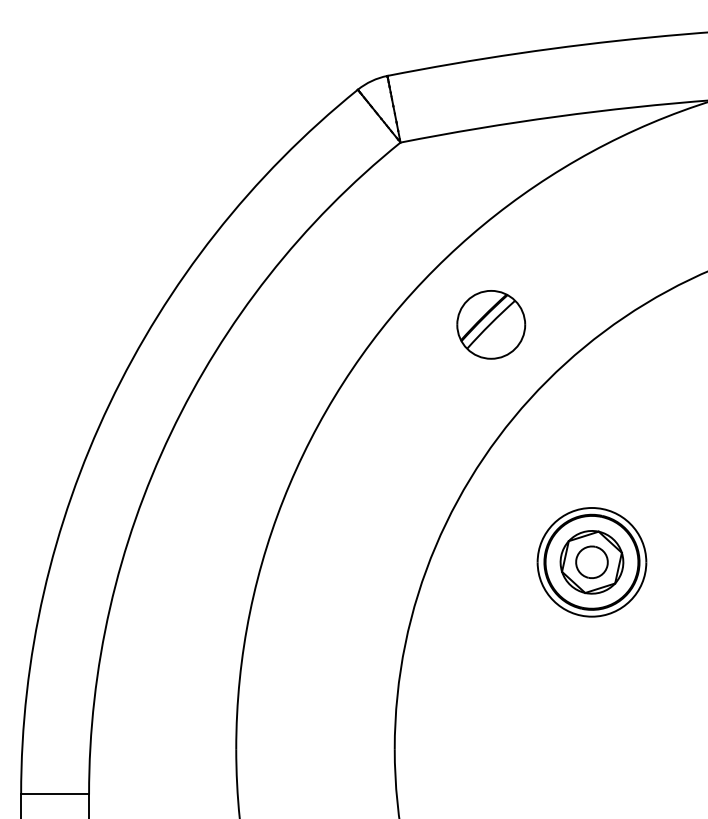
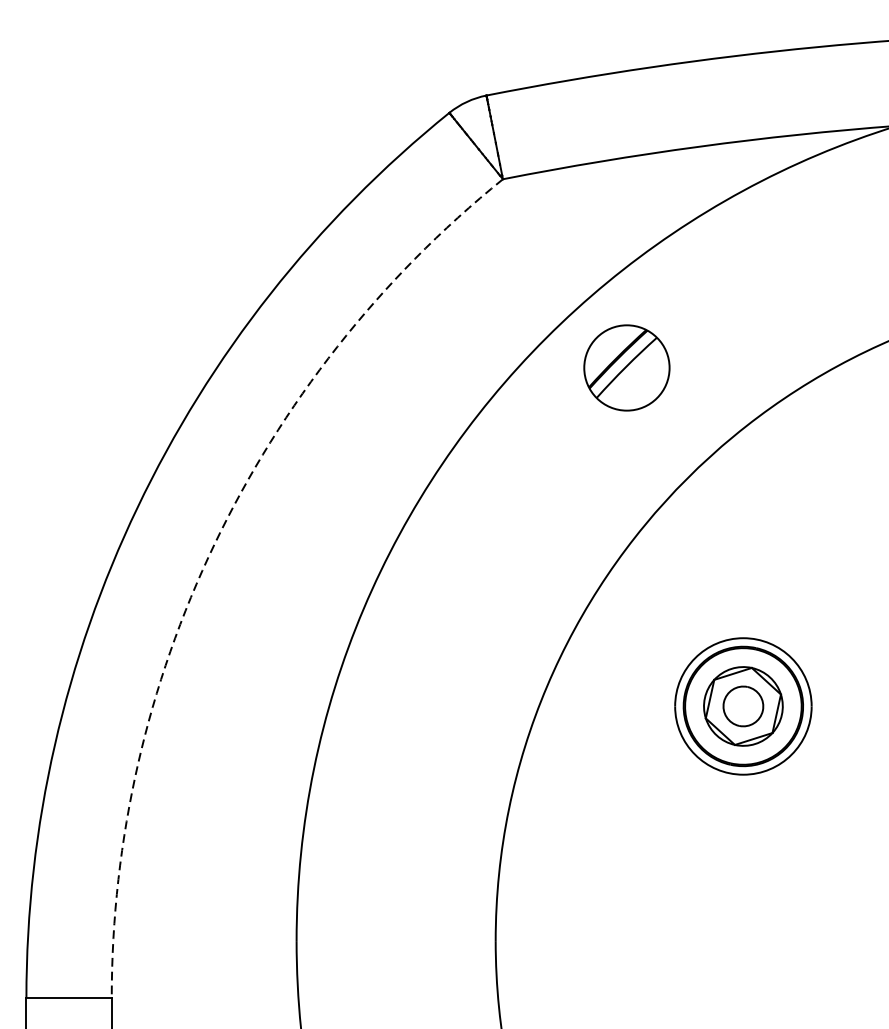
part: (491, 324) -> (627, 367), moved
arc: (170, 433) -> (214, 544), solid -> dashed

